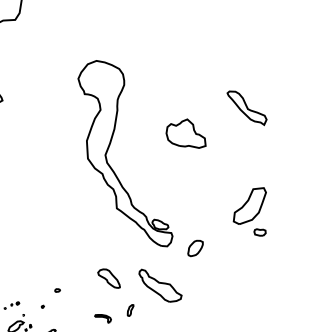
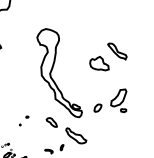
part: (186, 133) -> (99, 63), moved
part: (194, 247) -> (97, 107), moved
part: (108, 278) -> (51, 122), moved
part: (51, 297) -> (24, 120), moved

